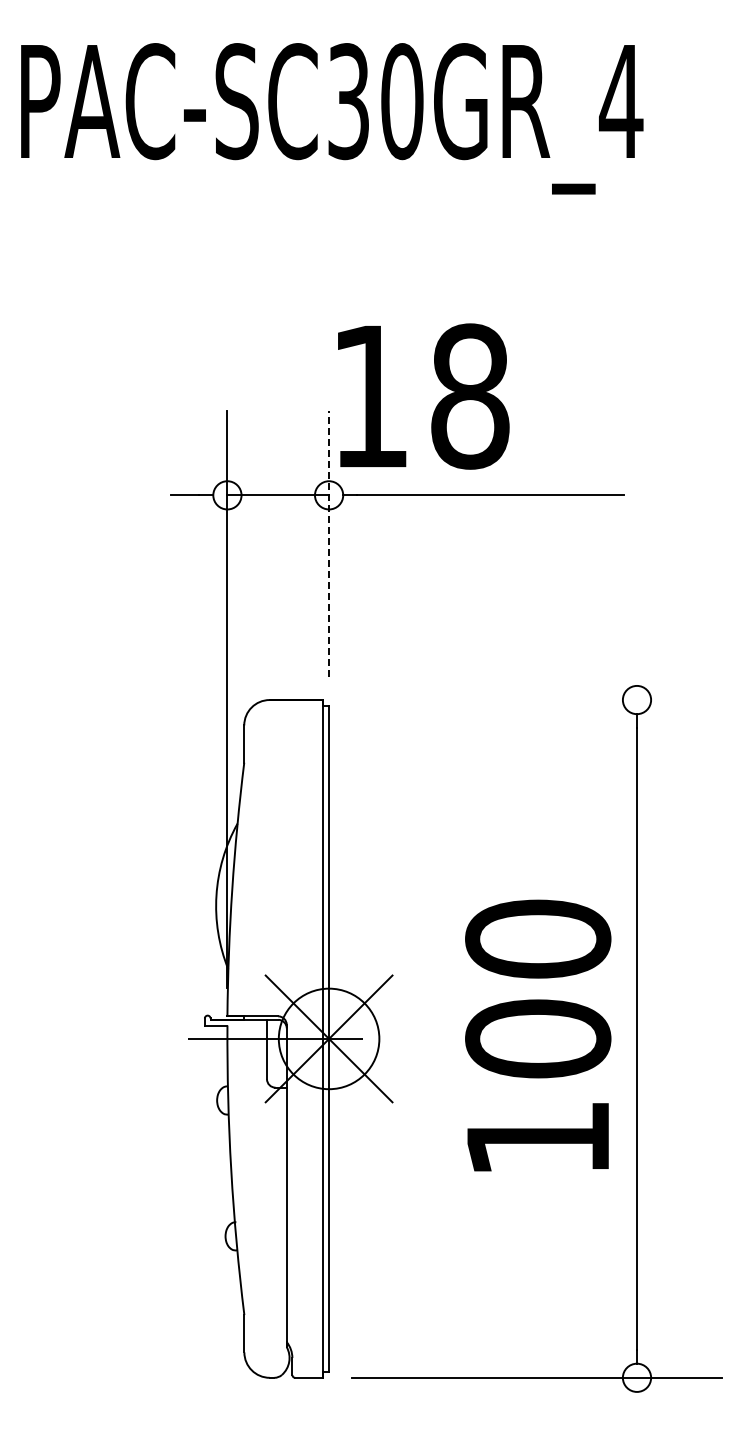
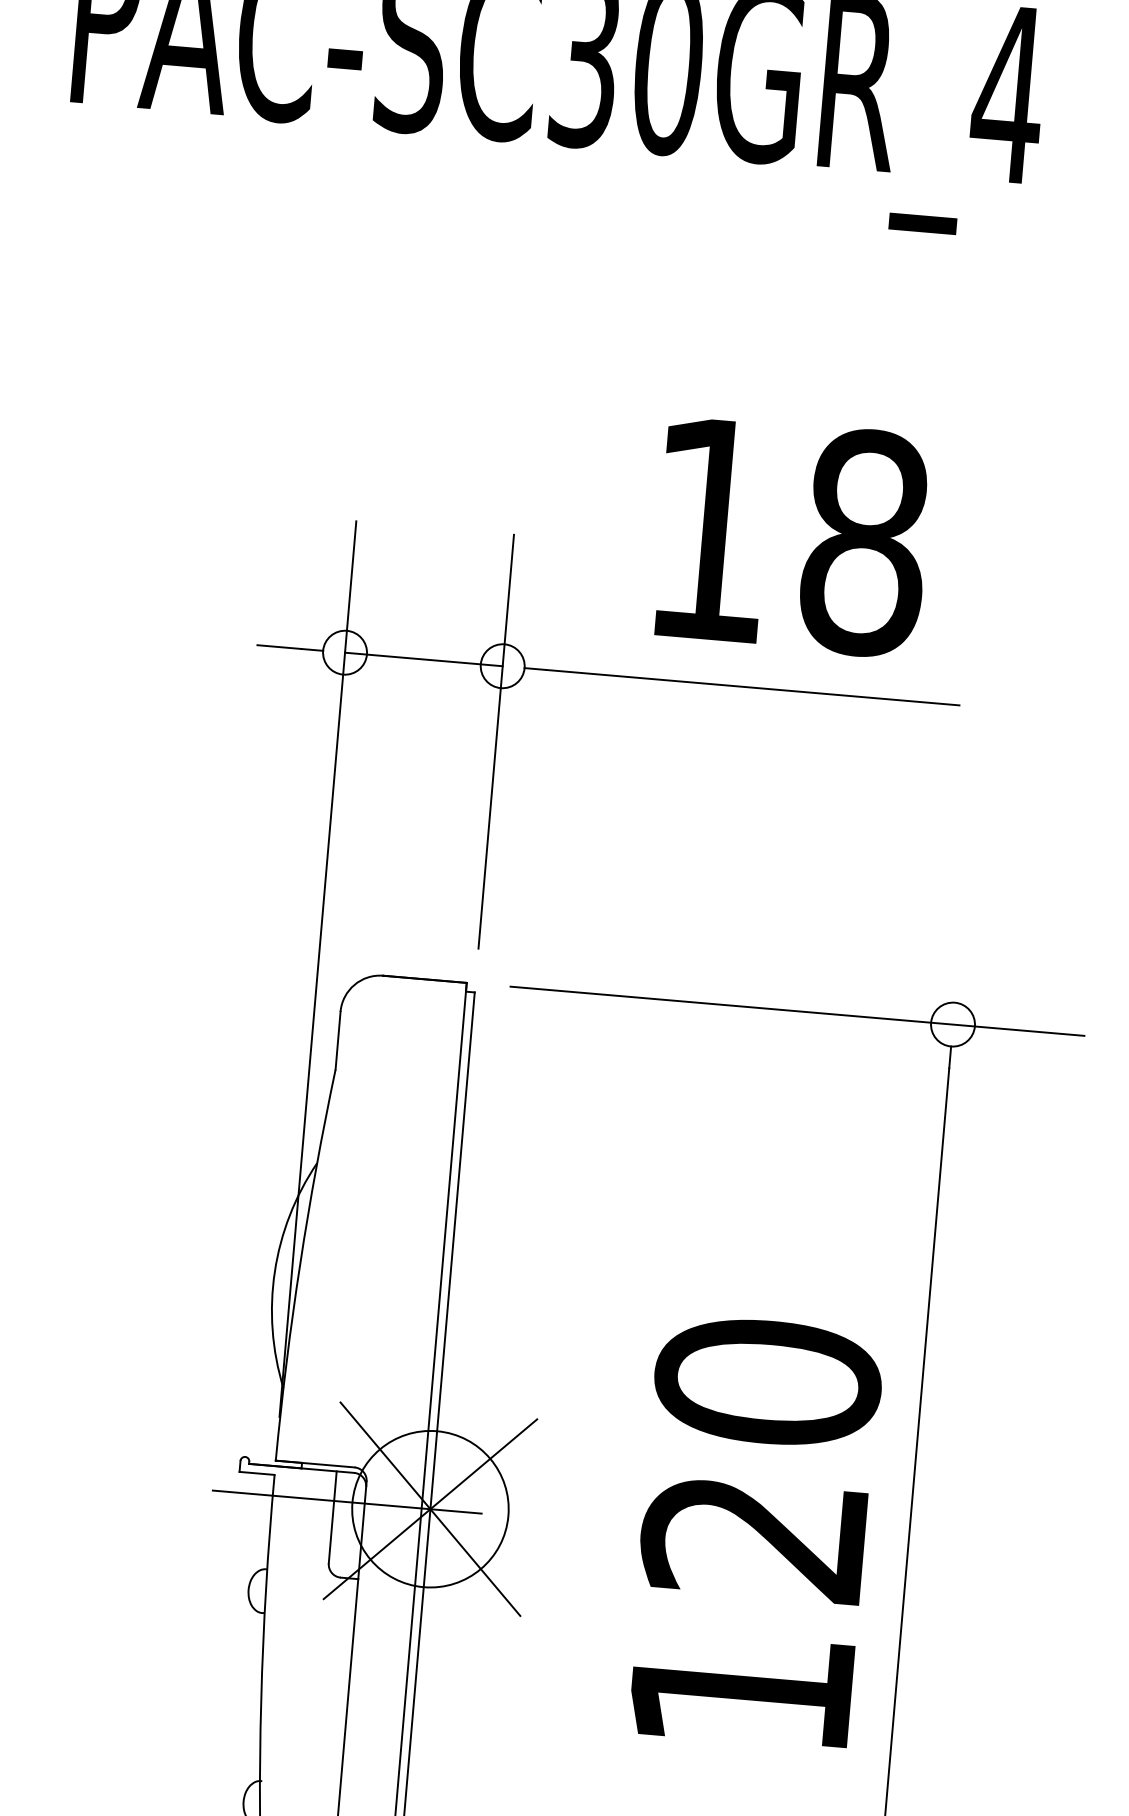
text: (423, 396) -> (792, 536), moved
line: (329, 543) -> (496, 740), dashed -> solid
line: (536, 700) -> (797, 1011), added
text: (538, 1038) -> (755, 1536), 100 -> 120

